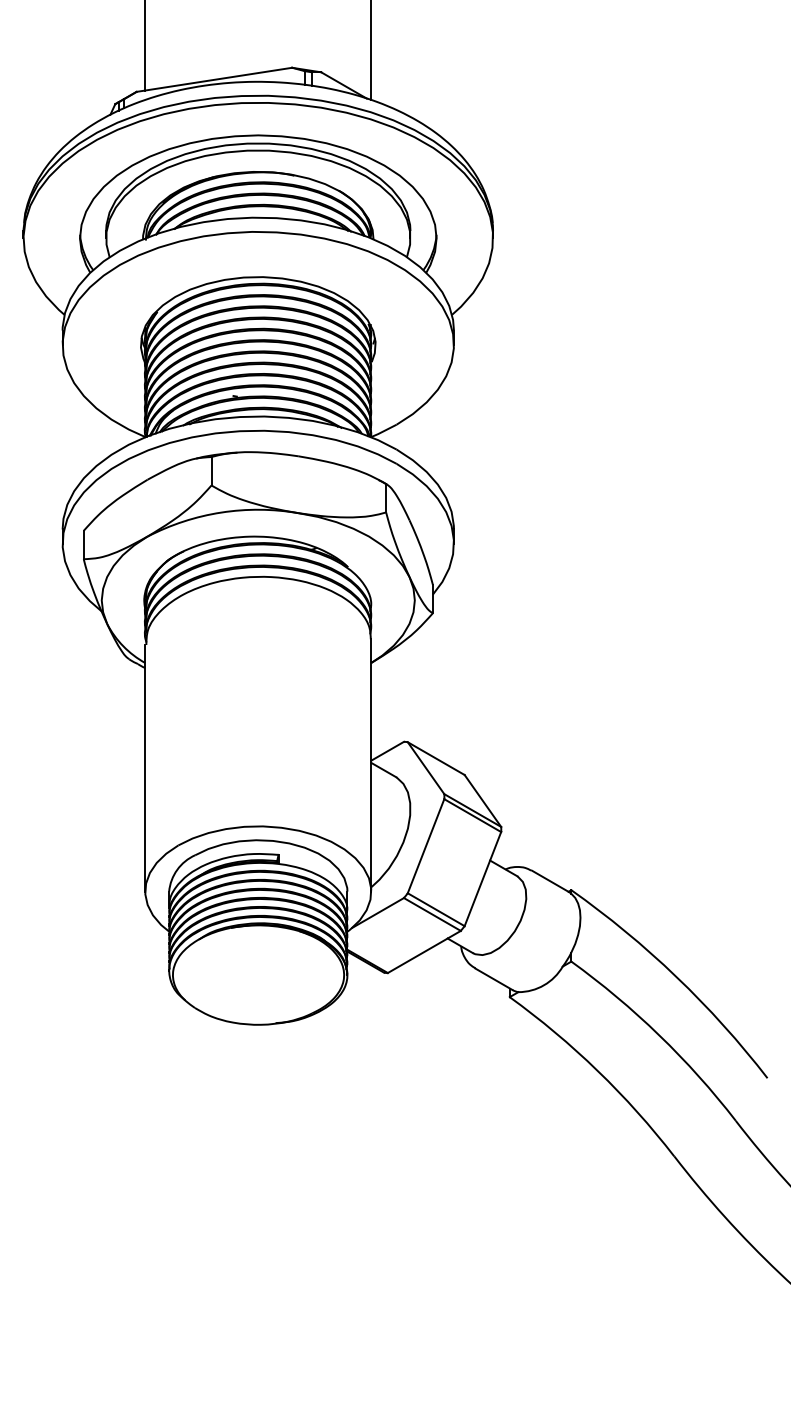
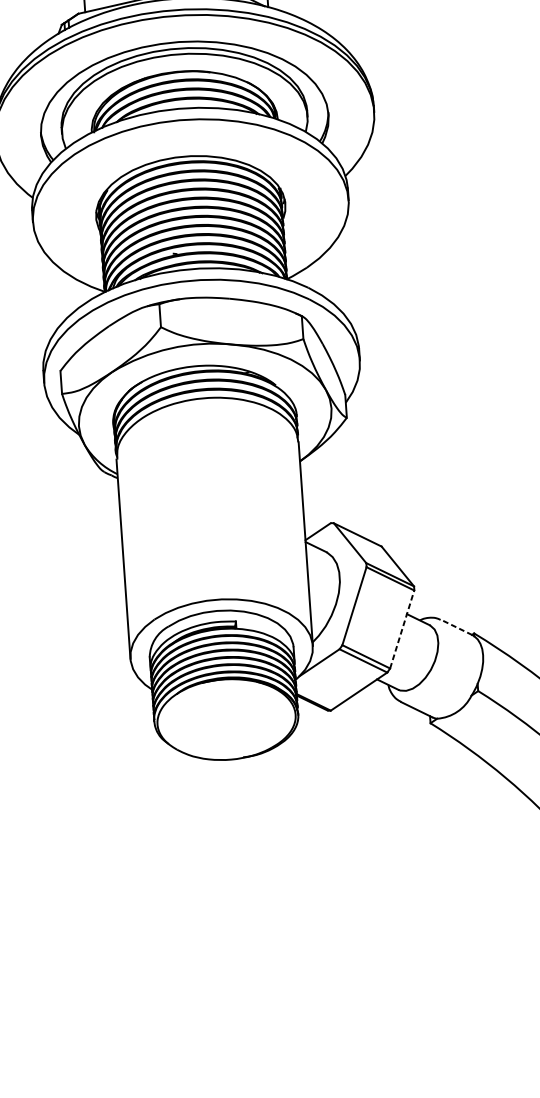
line: (483, 878) -> (402, 628), solid -> dashed
line: (549, 881) -> (456, 627), solid -> dashed

